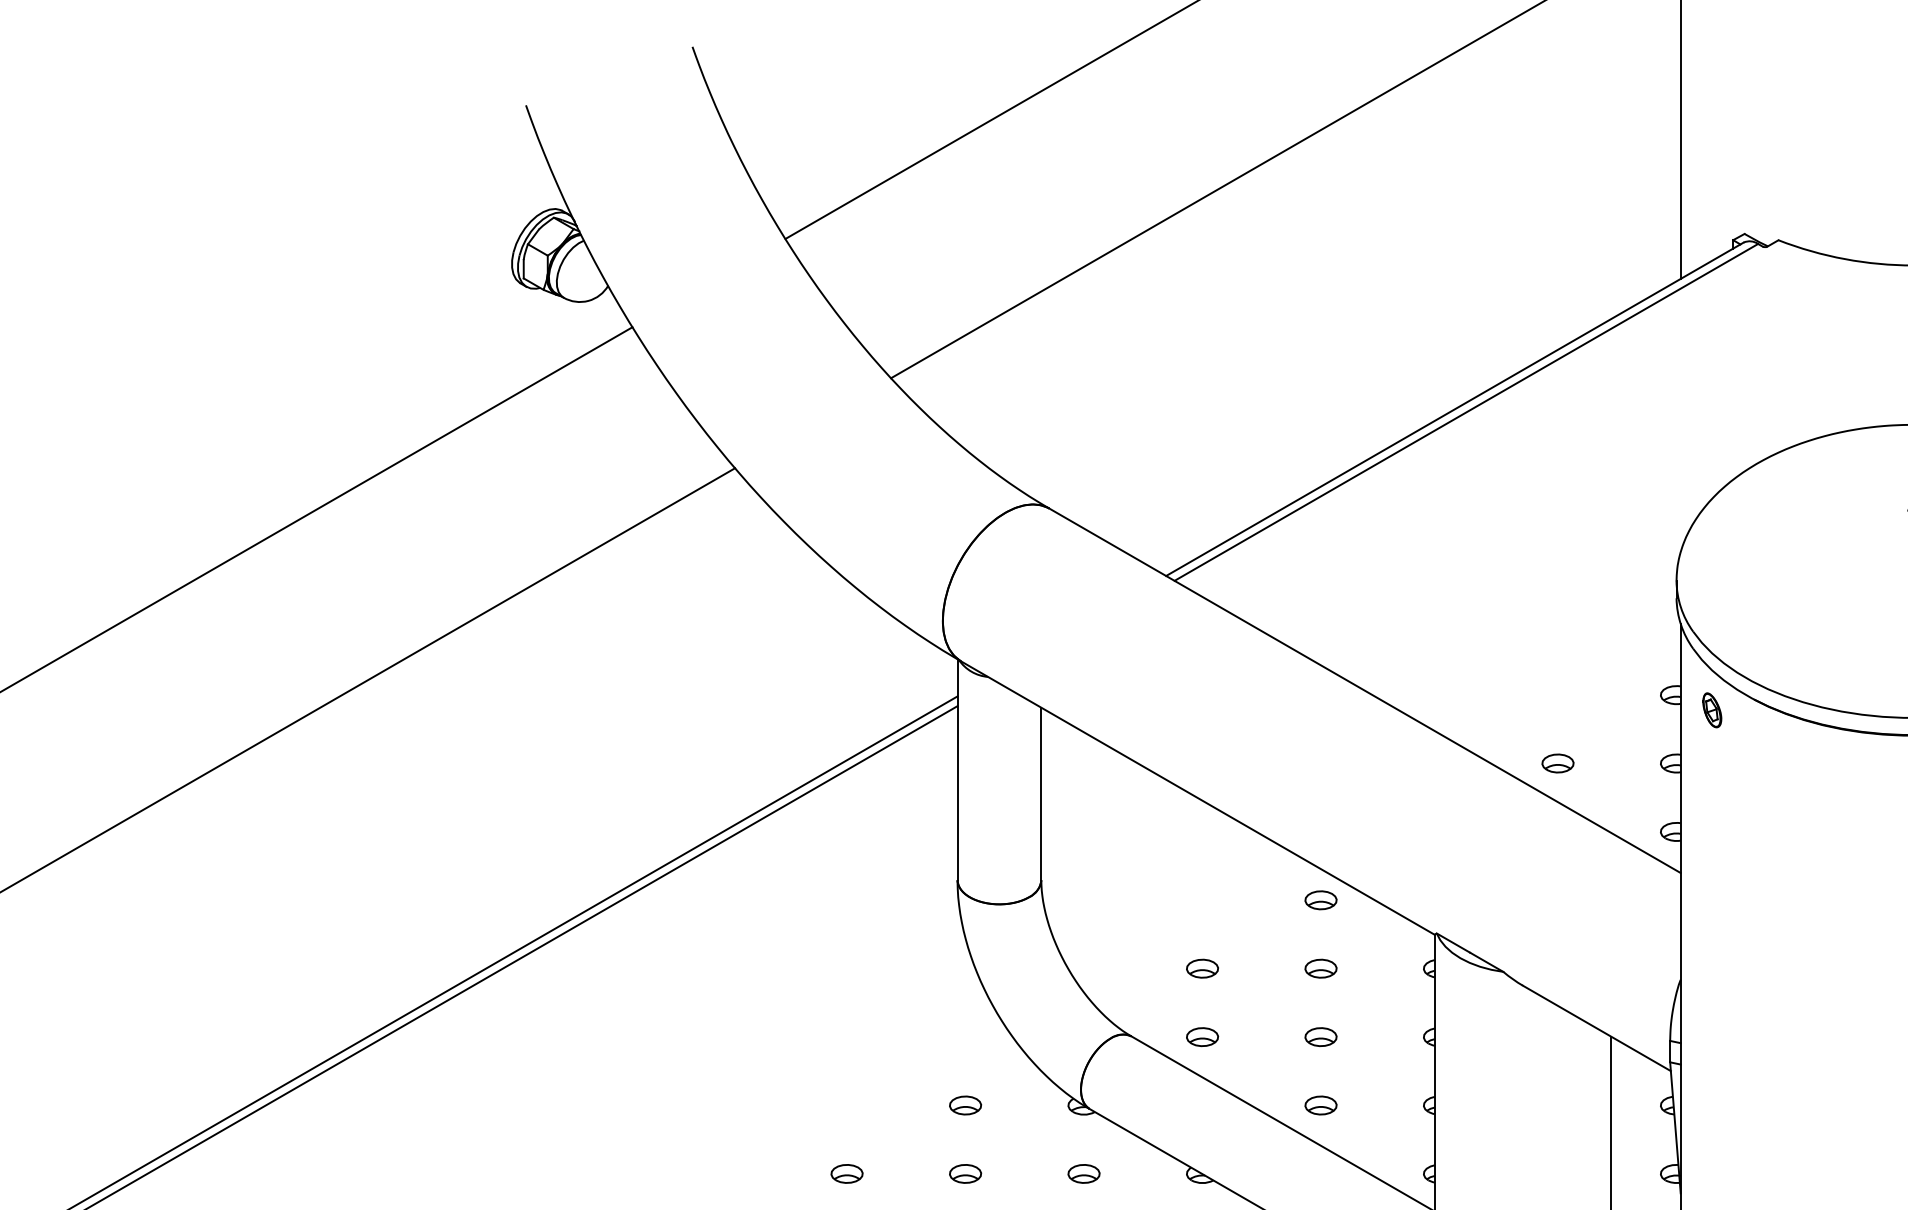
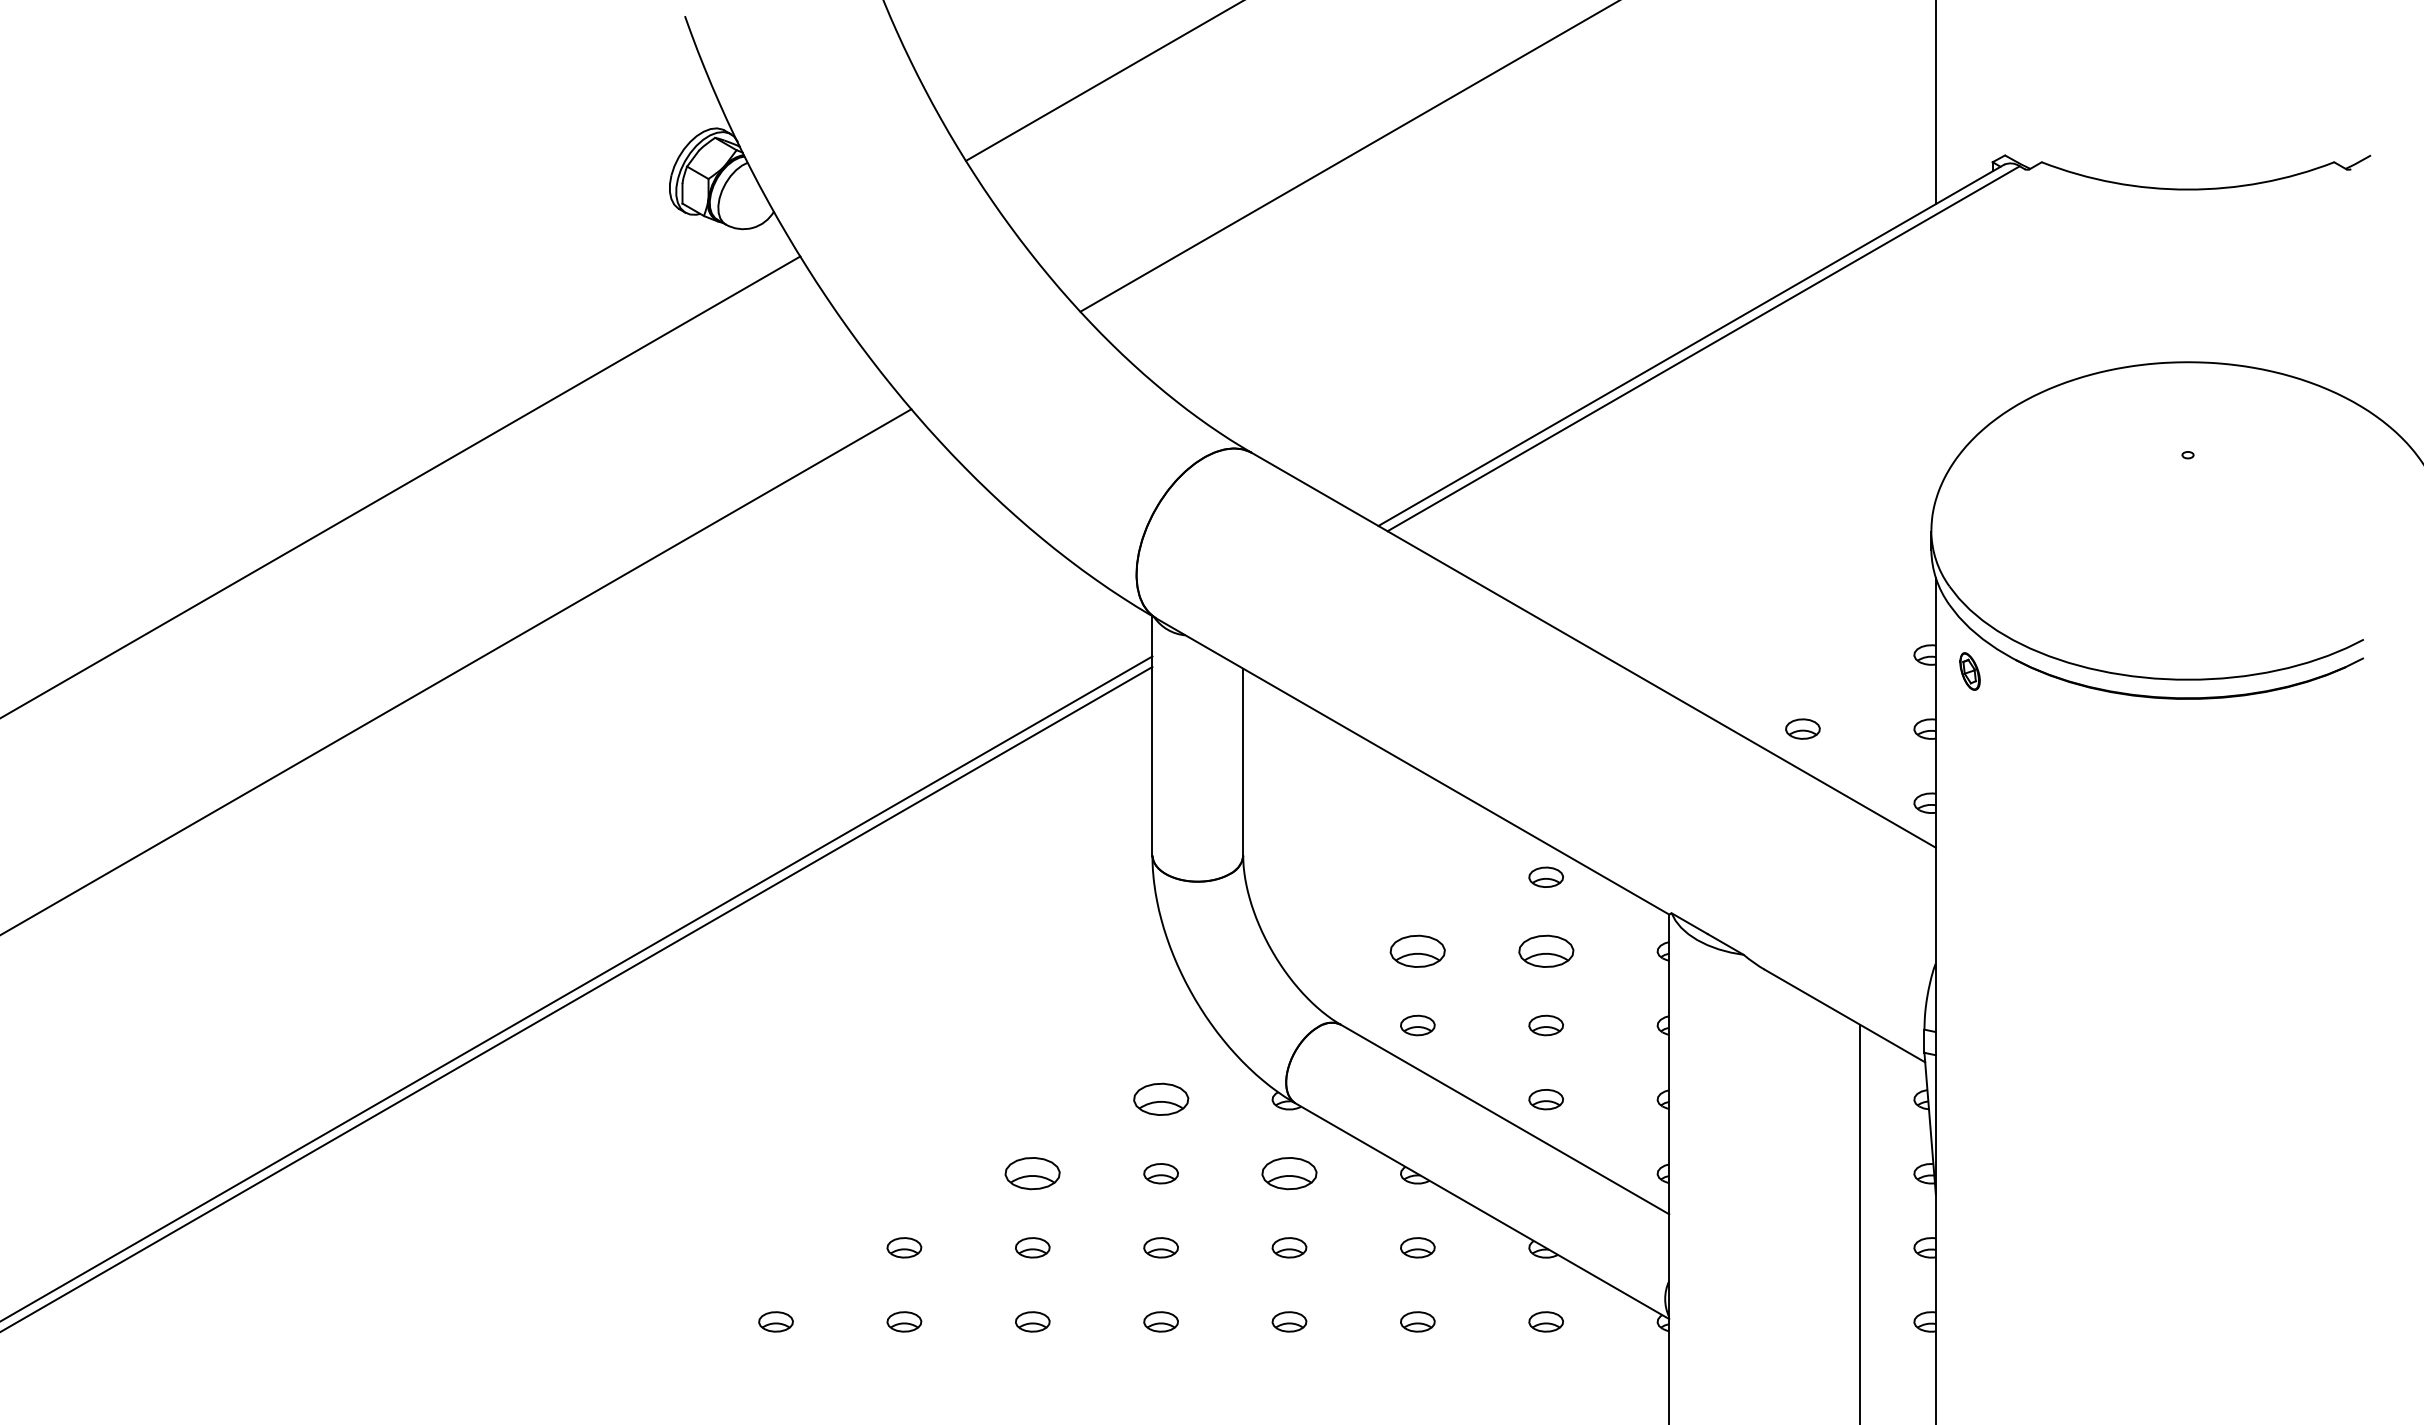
part: (1202, 968) -> (1417, 951), size x1.6
part: (1320, 968) -> (1545, 951), size x1.6
part: (964, 1105) -> (1160, 1099), size x1.6
part: (846, 1173) -> (1032, 1173), size x1.6
part: (1084, 1173) -> (1289, 1173), size x1.6

